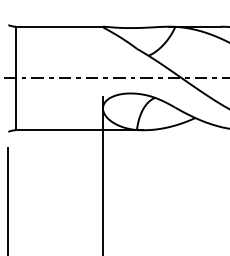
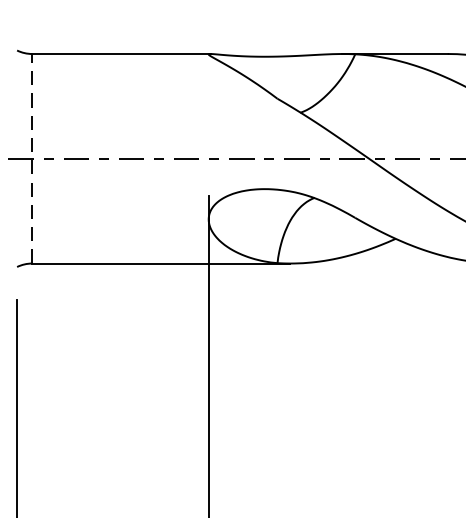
line: (15, 78) -> (31, 158), solid -> dashed

